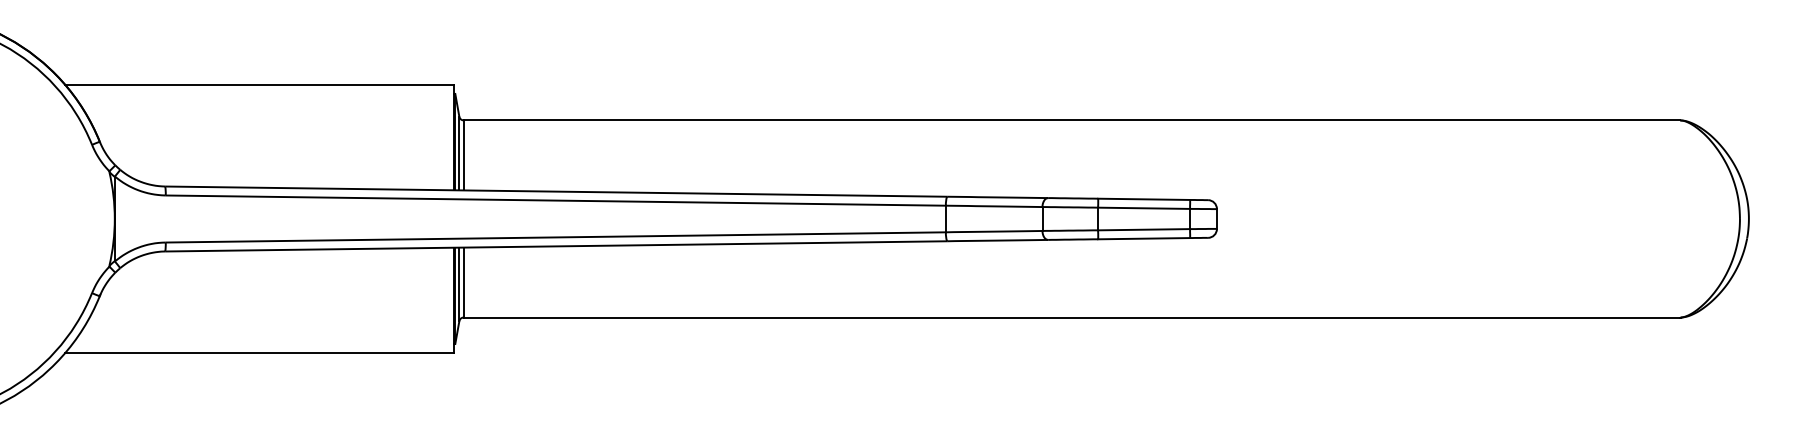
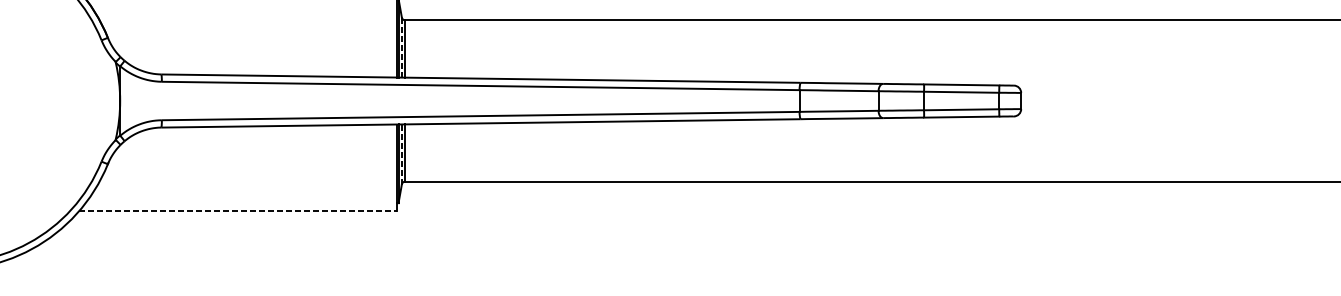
line: (459, 153) -> (401, 47), solid -> dashed
line: (459, 284) -> (401, 154), solid -> dashed
line: (259, 353) -> (238, 210), solid -> dashed

